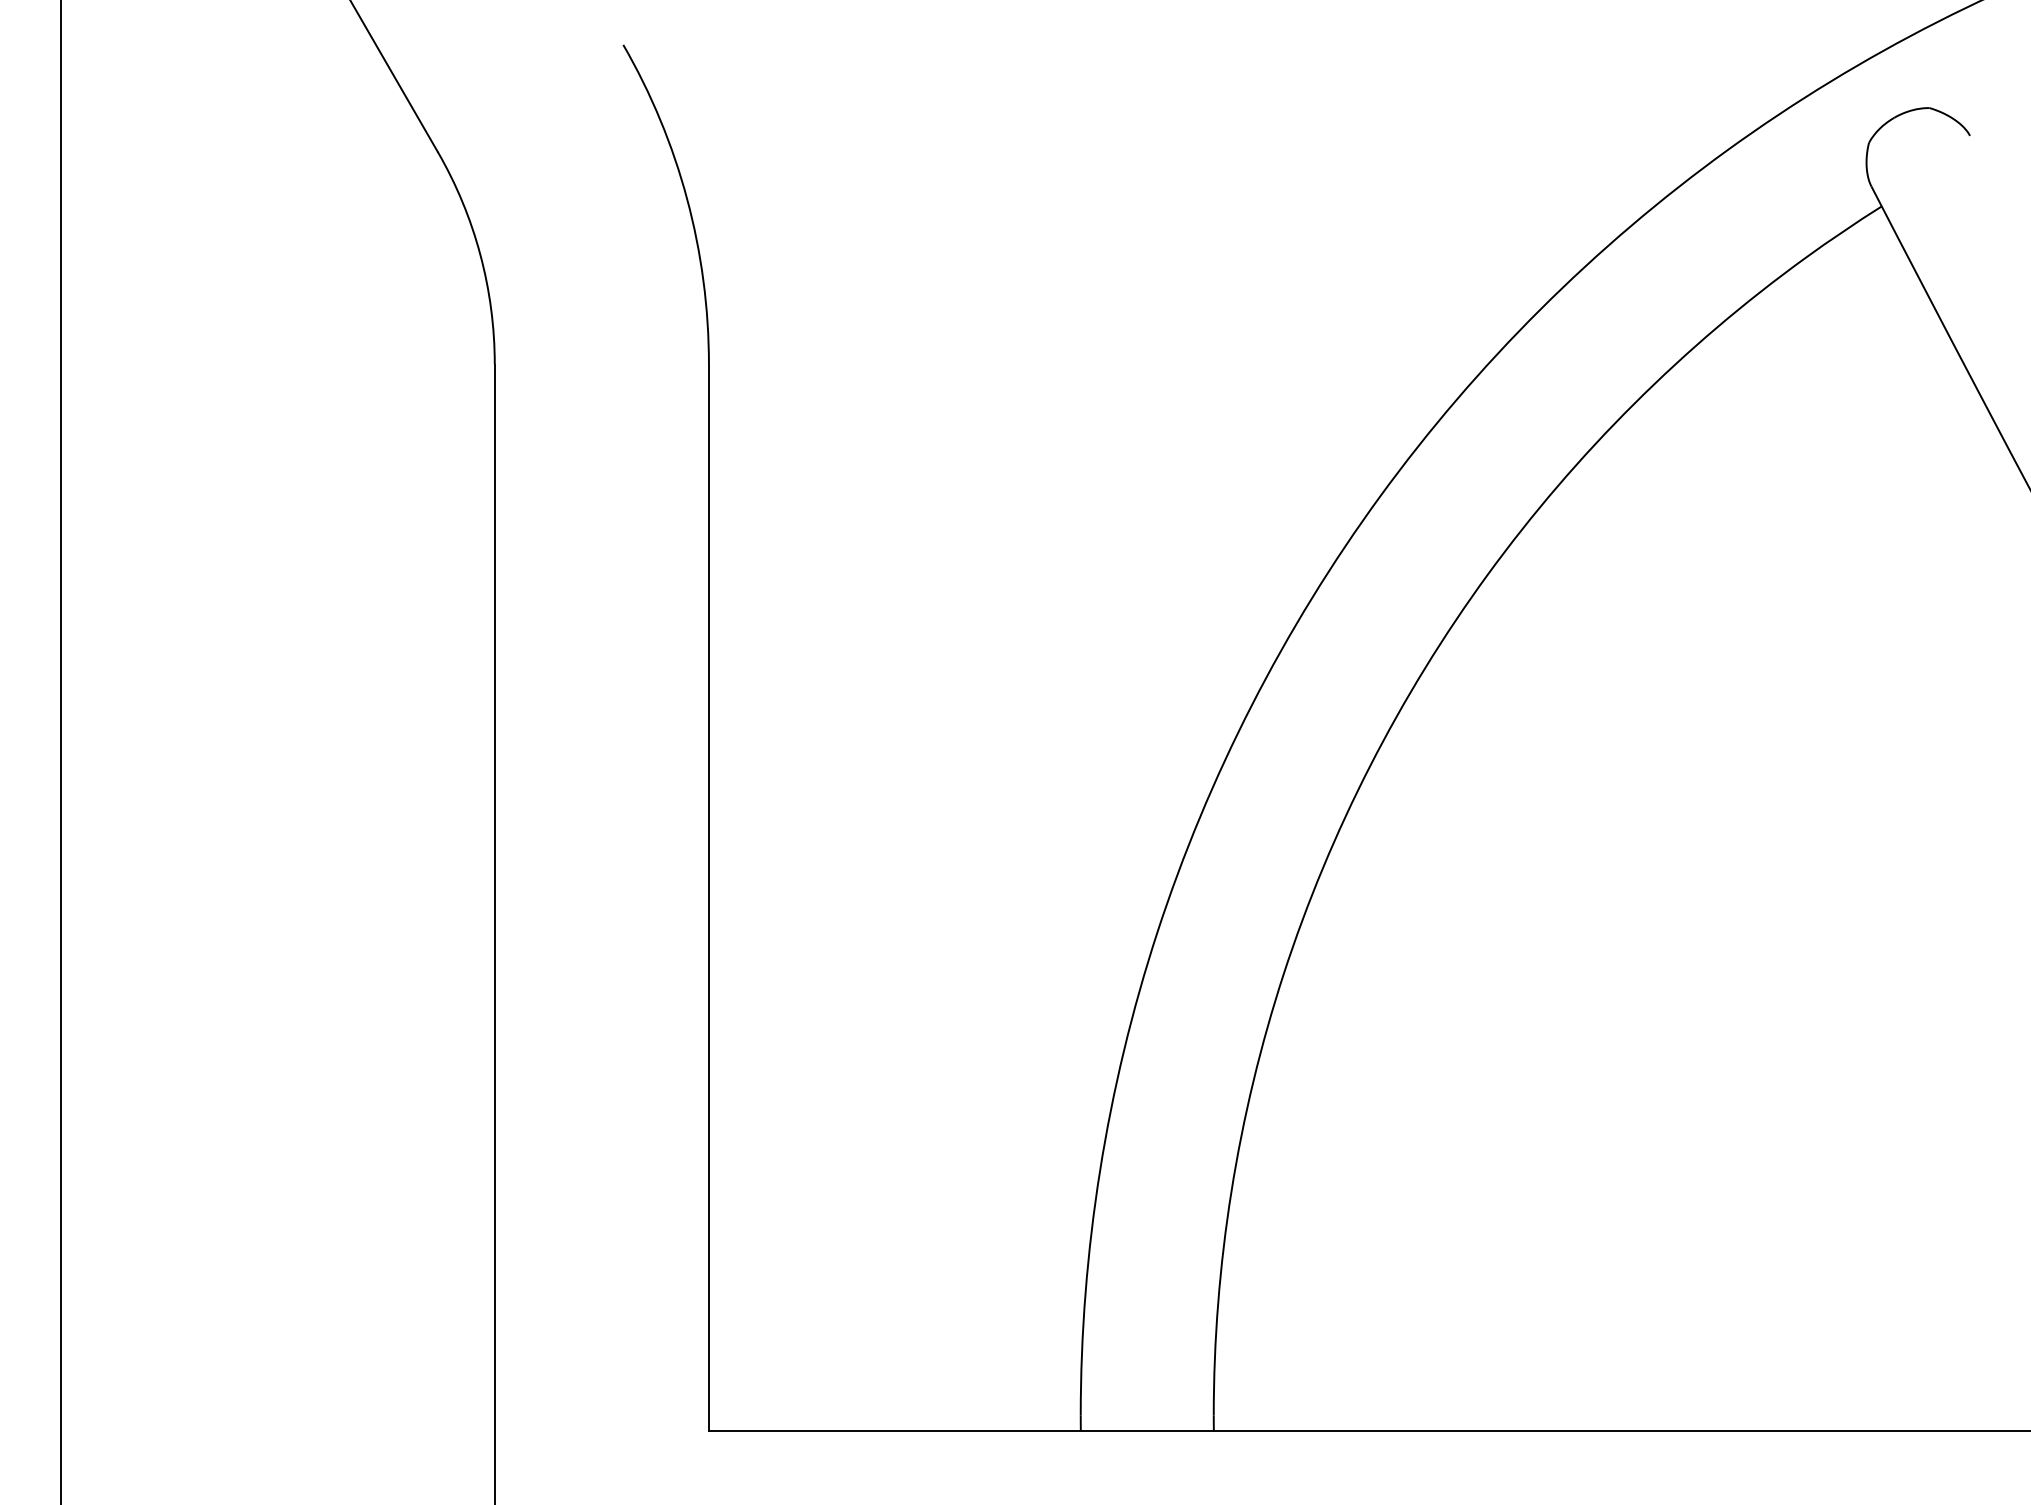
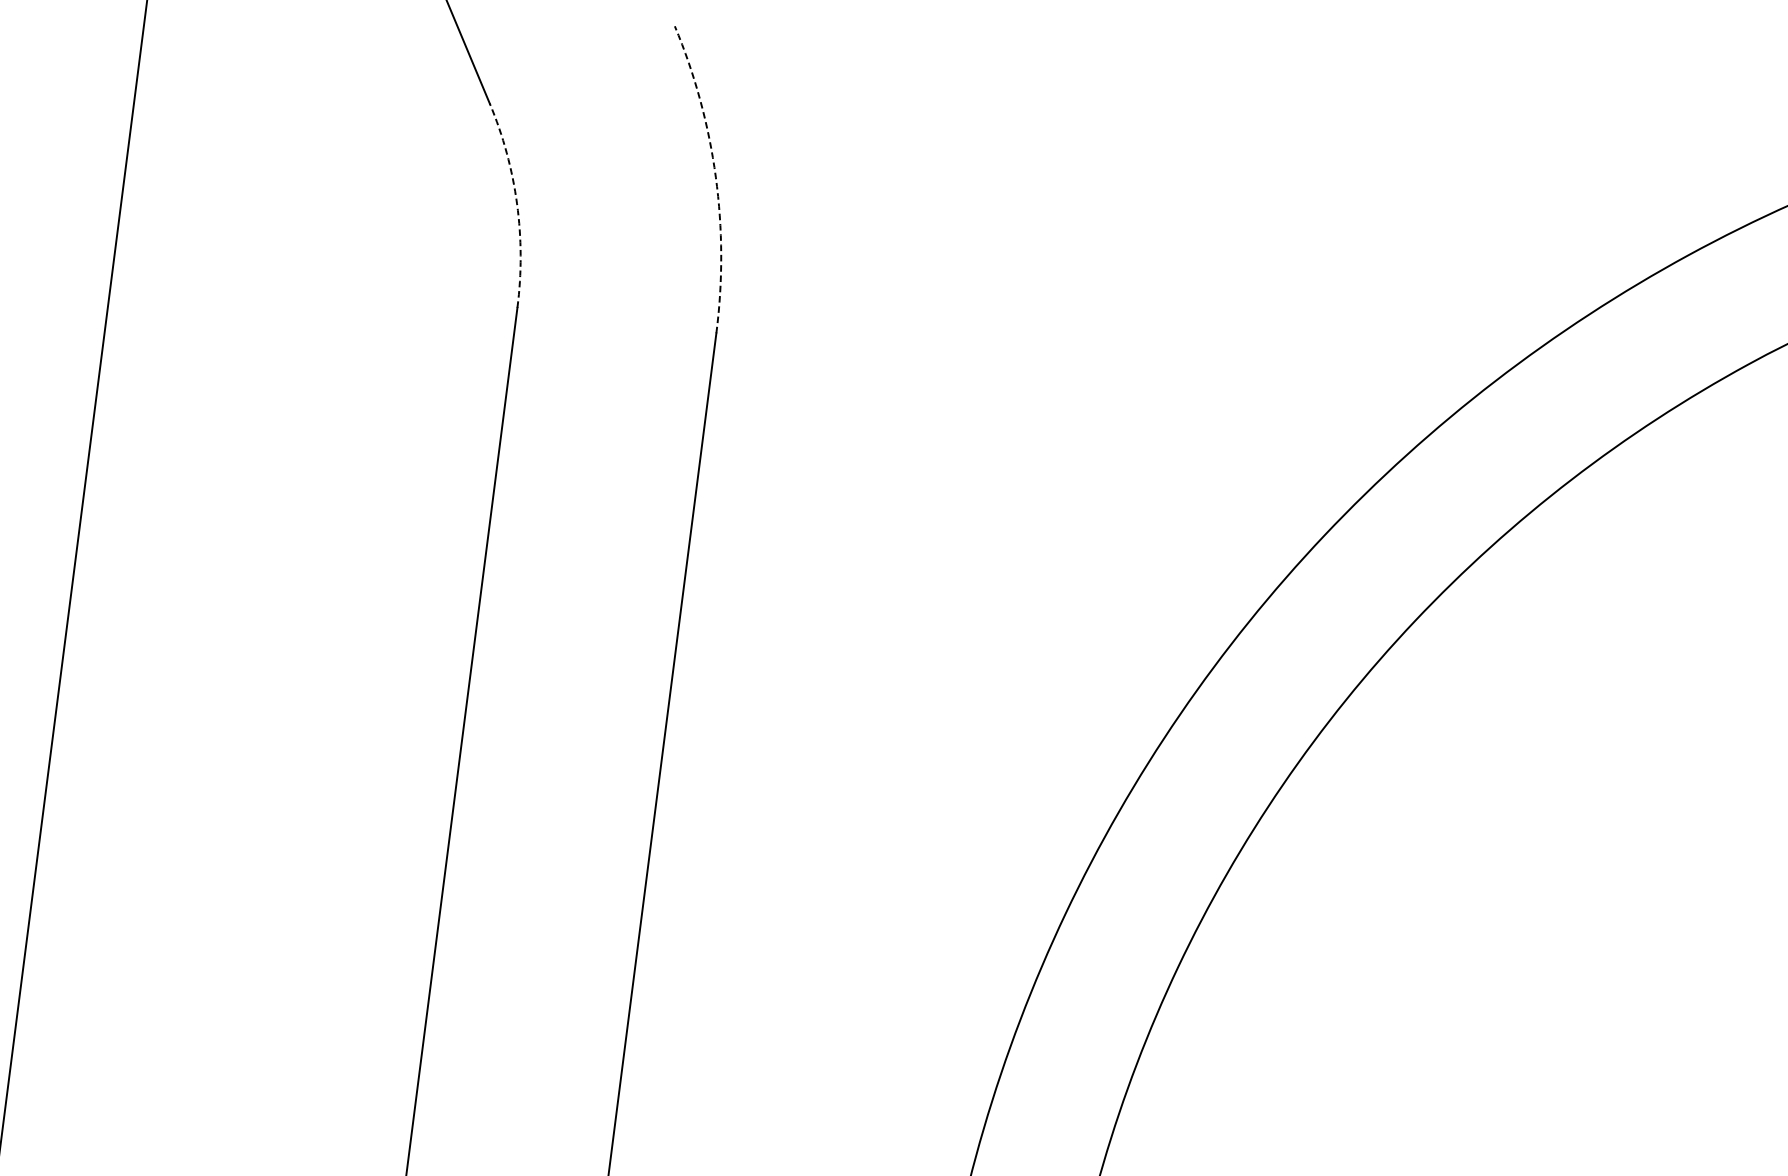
arc: (687, 199) -> (716, 177), solid -> dashed
arc: (480, 254) -> (517, 203), solid -> dashed

